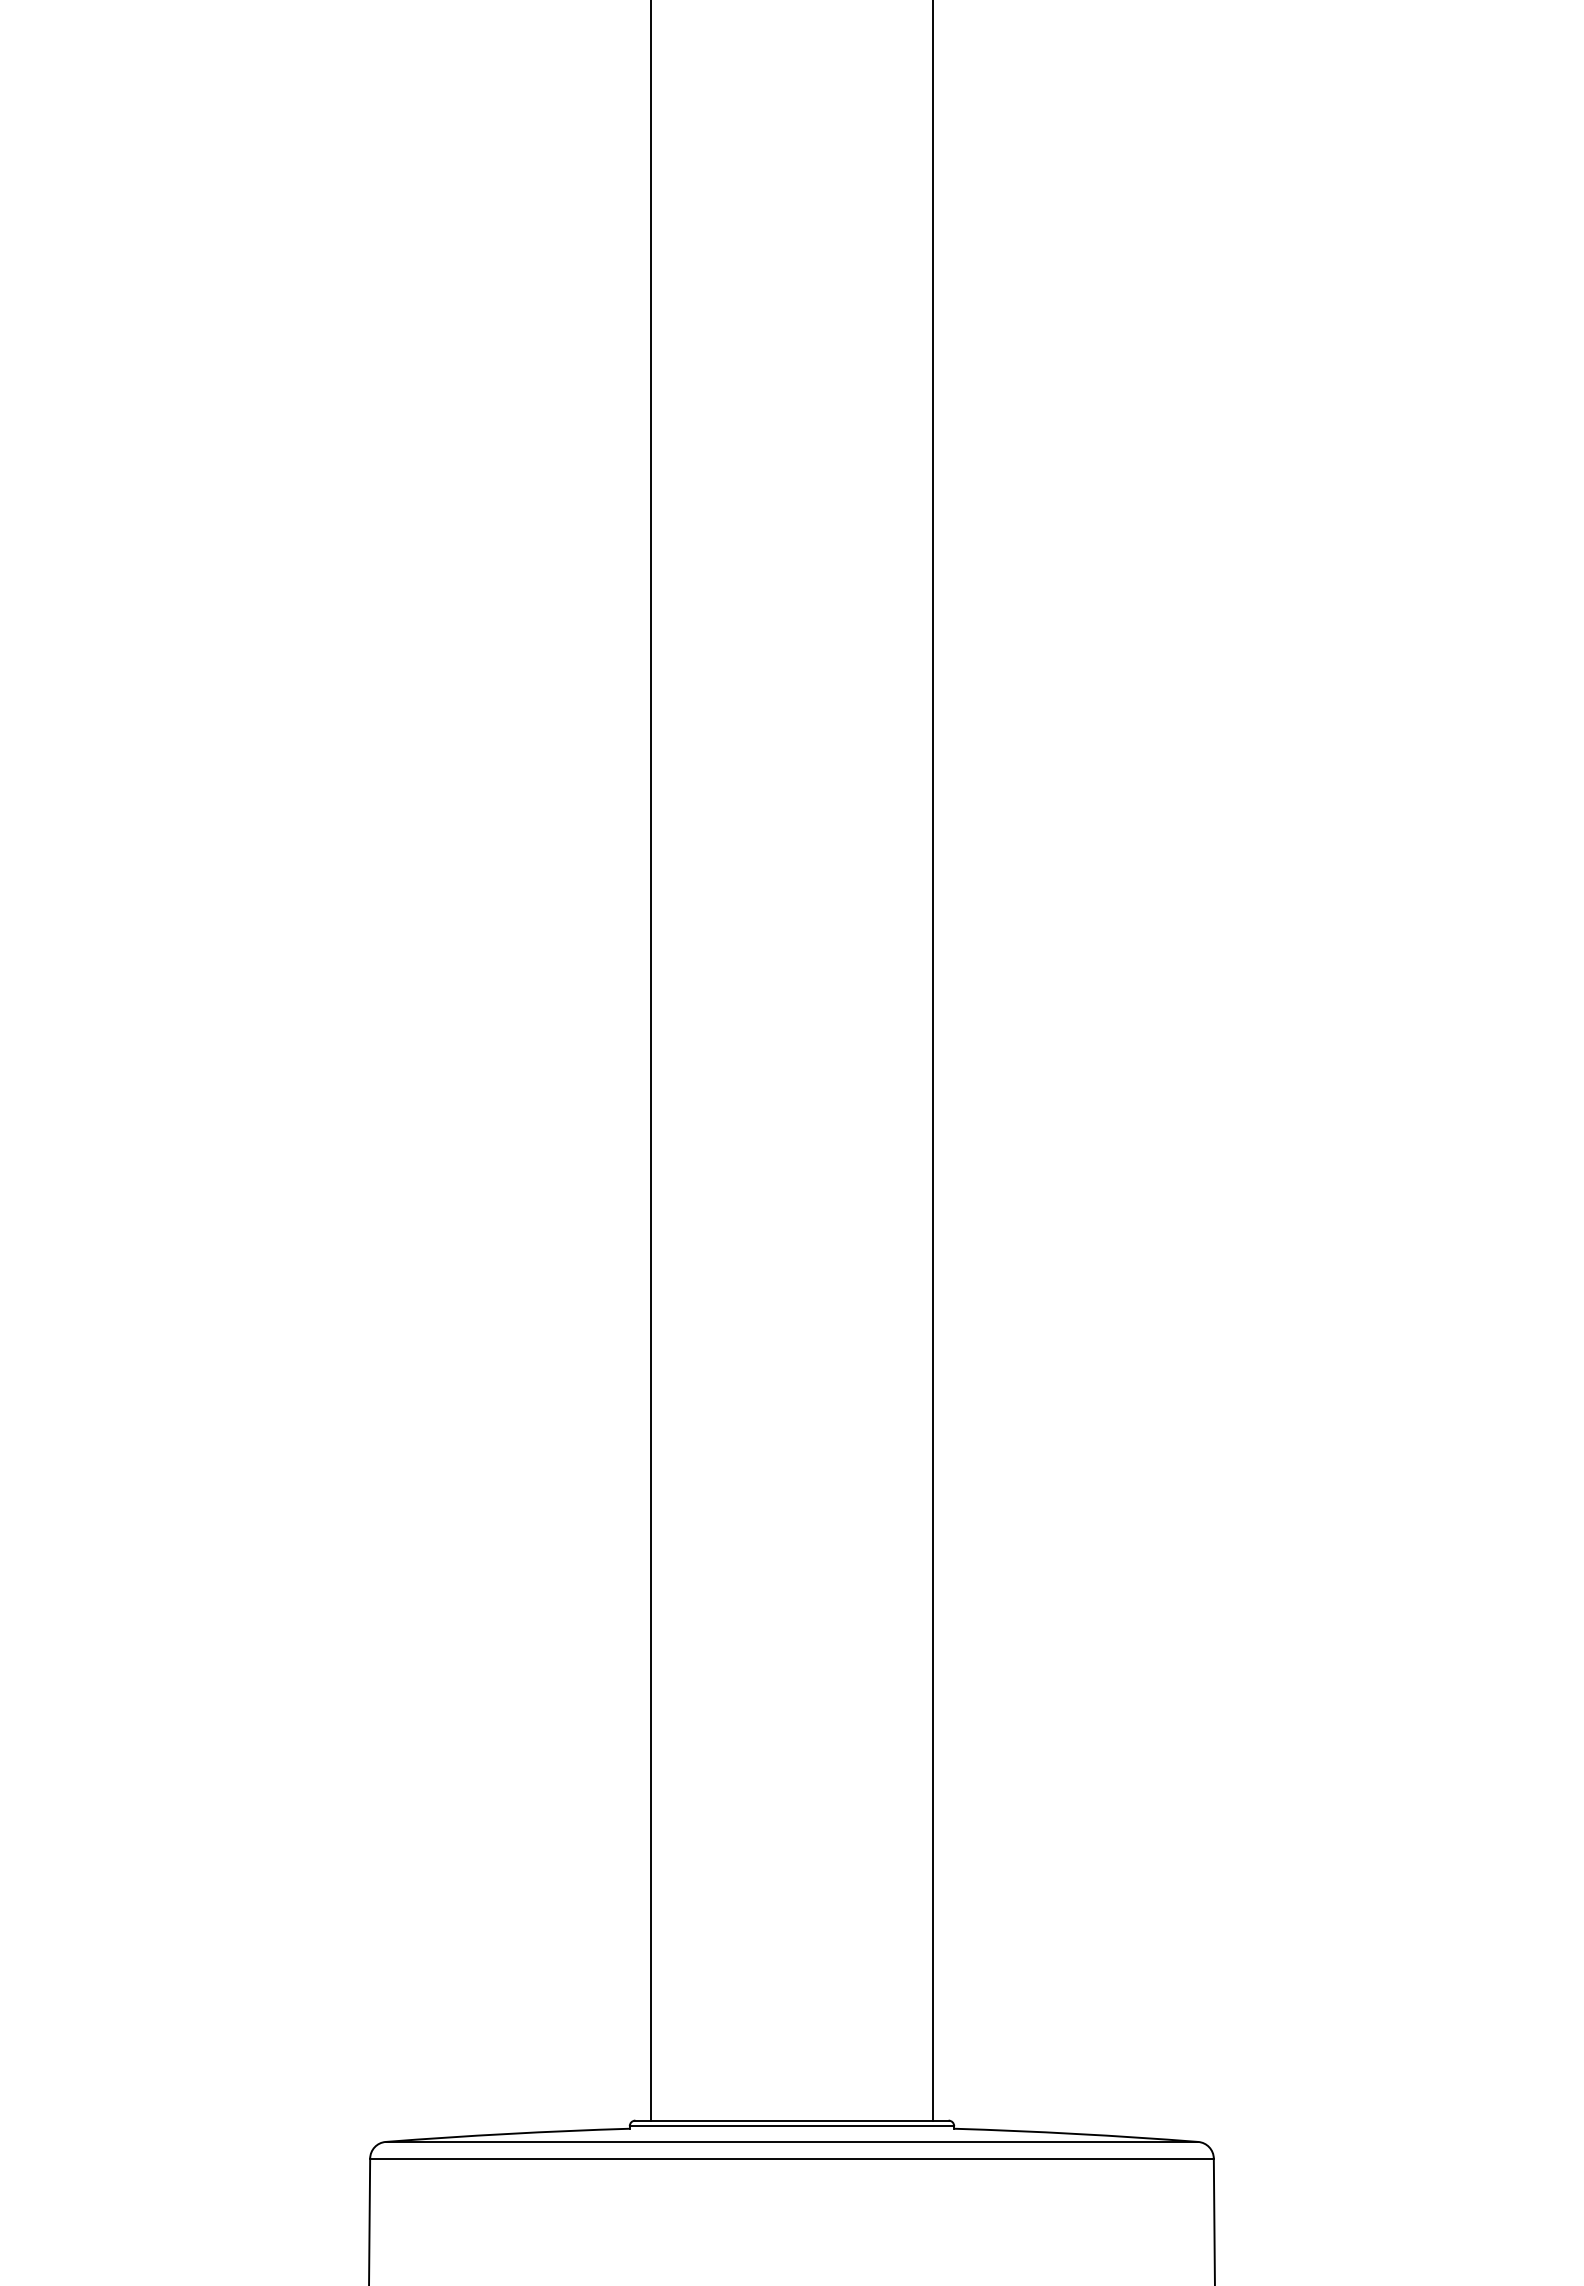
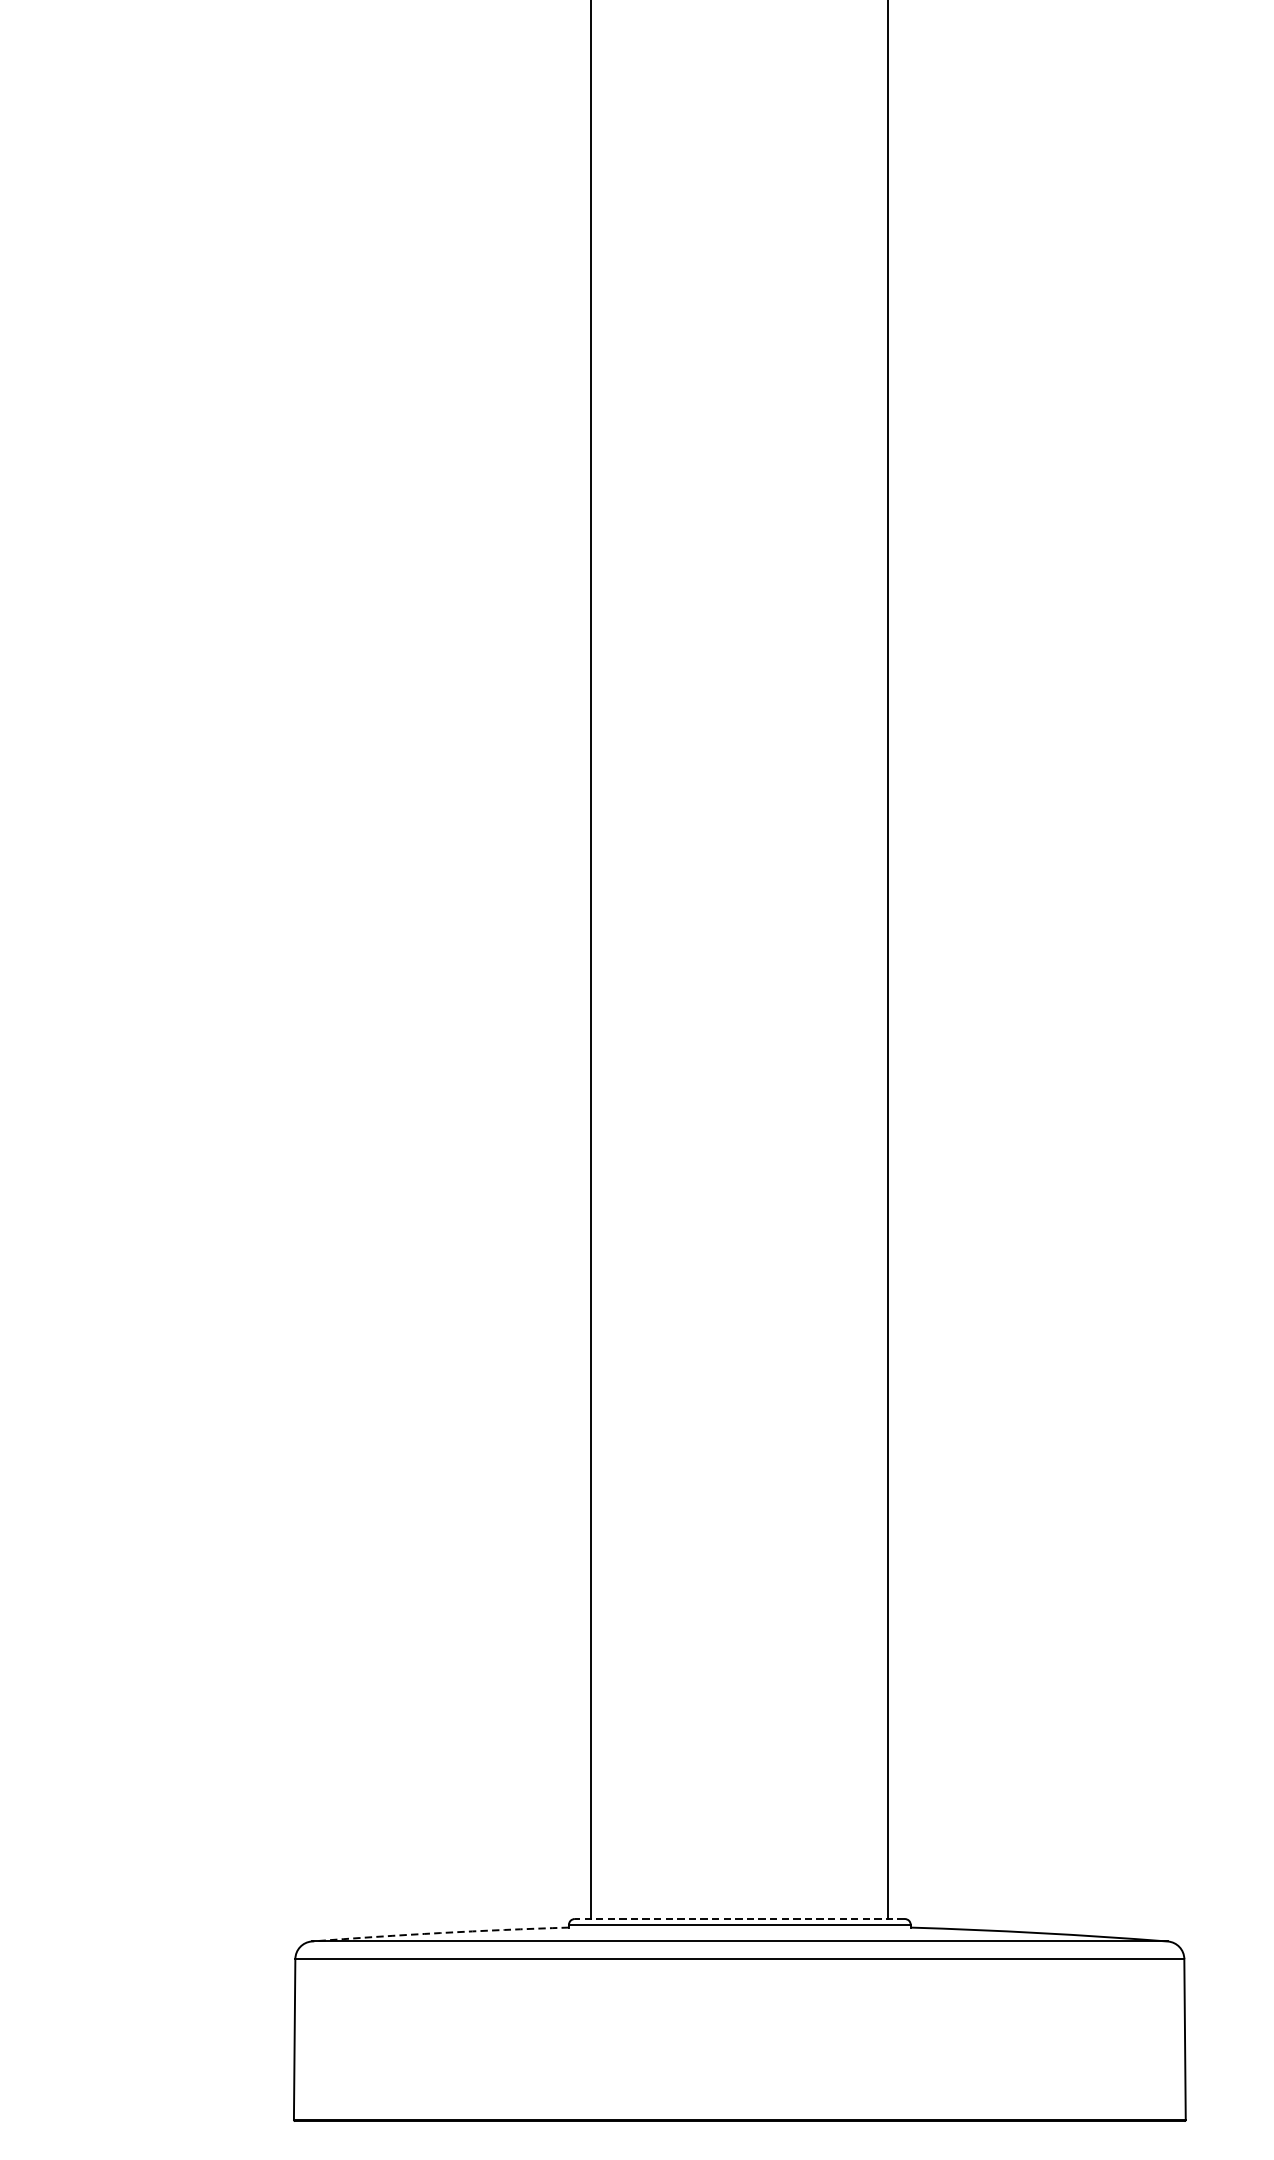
line: (792, 2120) -> (740, 1918), solid -> dashed
arc: (507, 2133) -> (440, 1932), solid -> dashed

